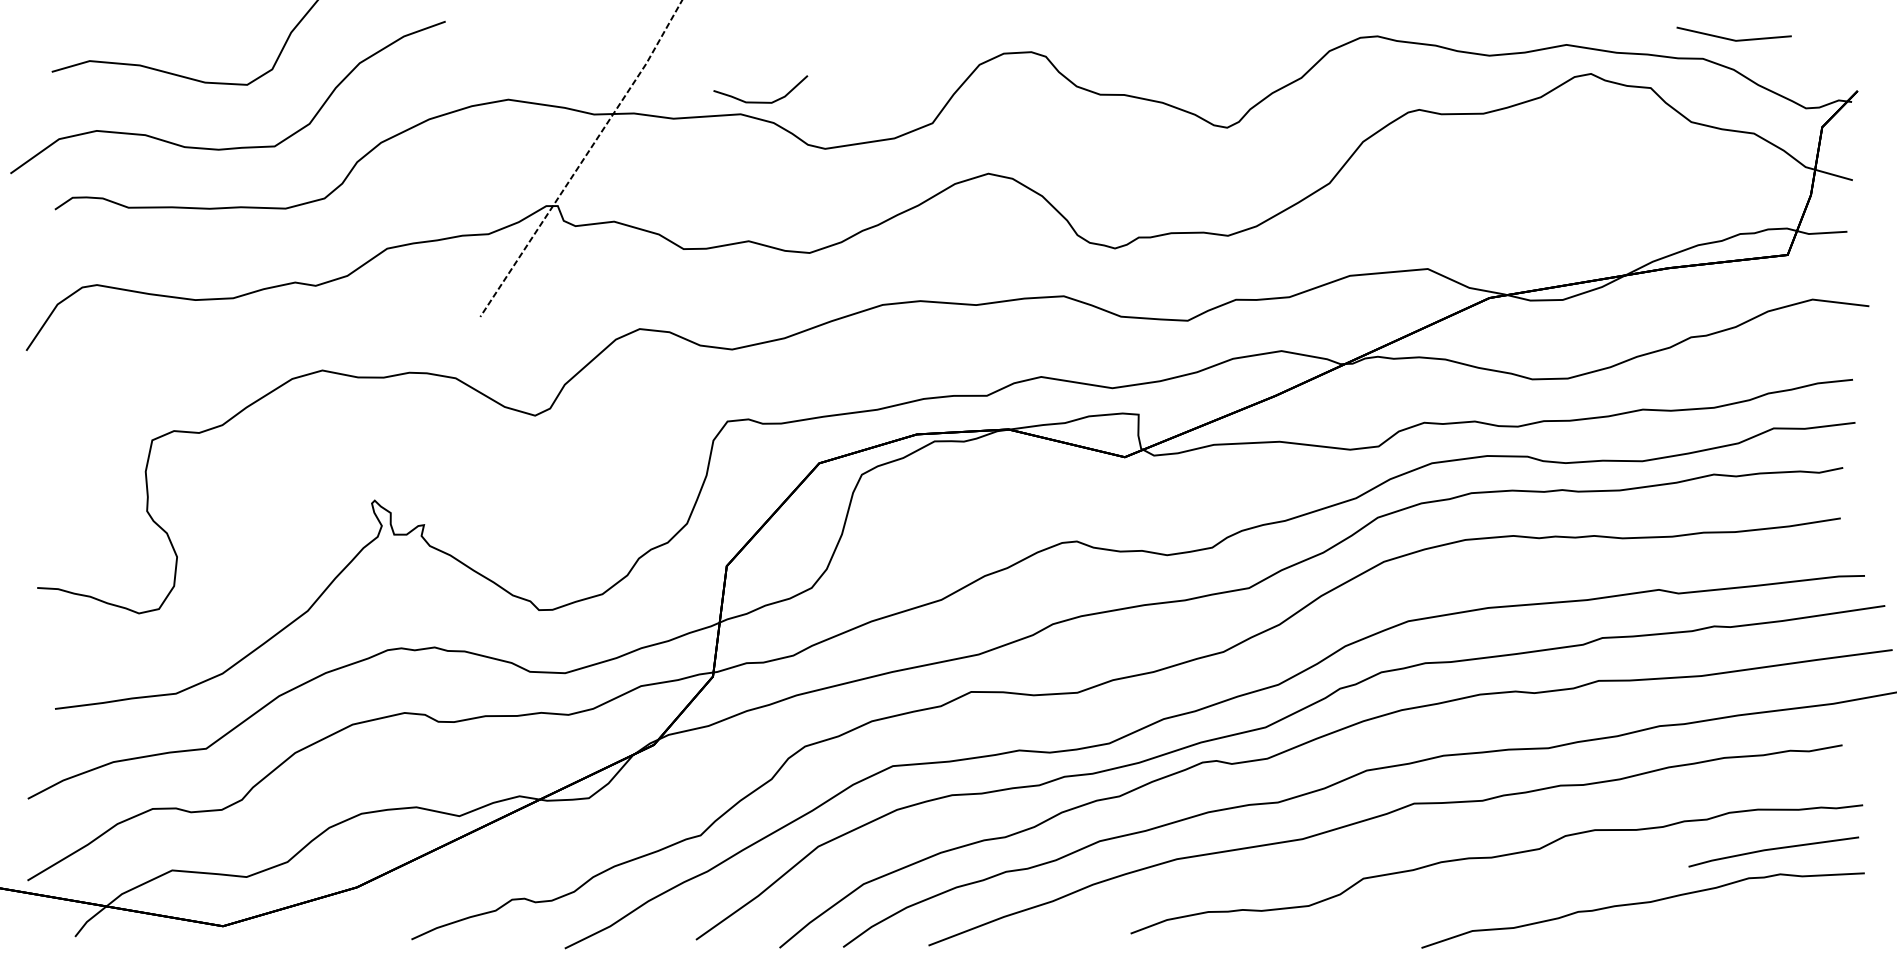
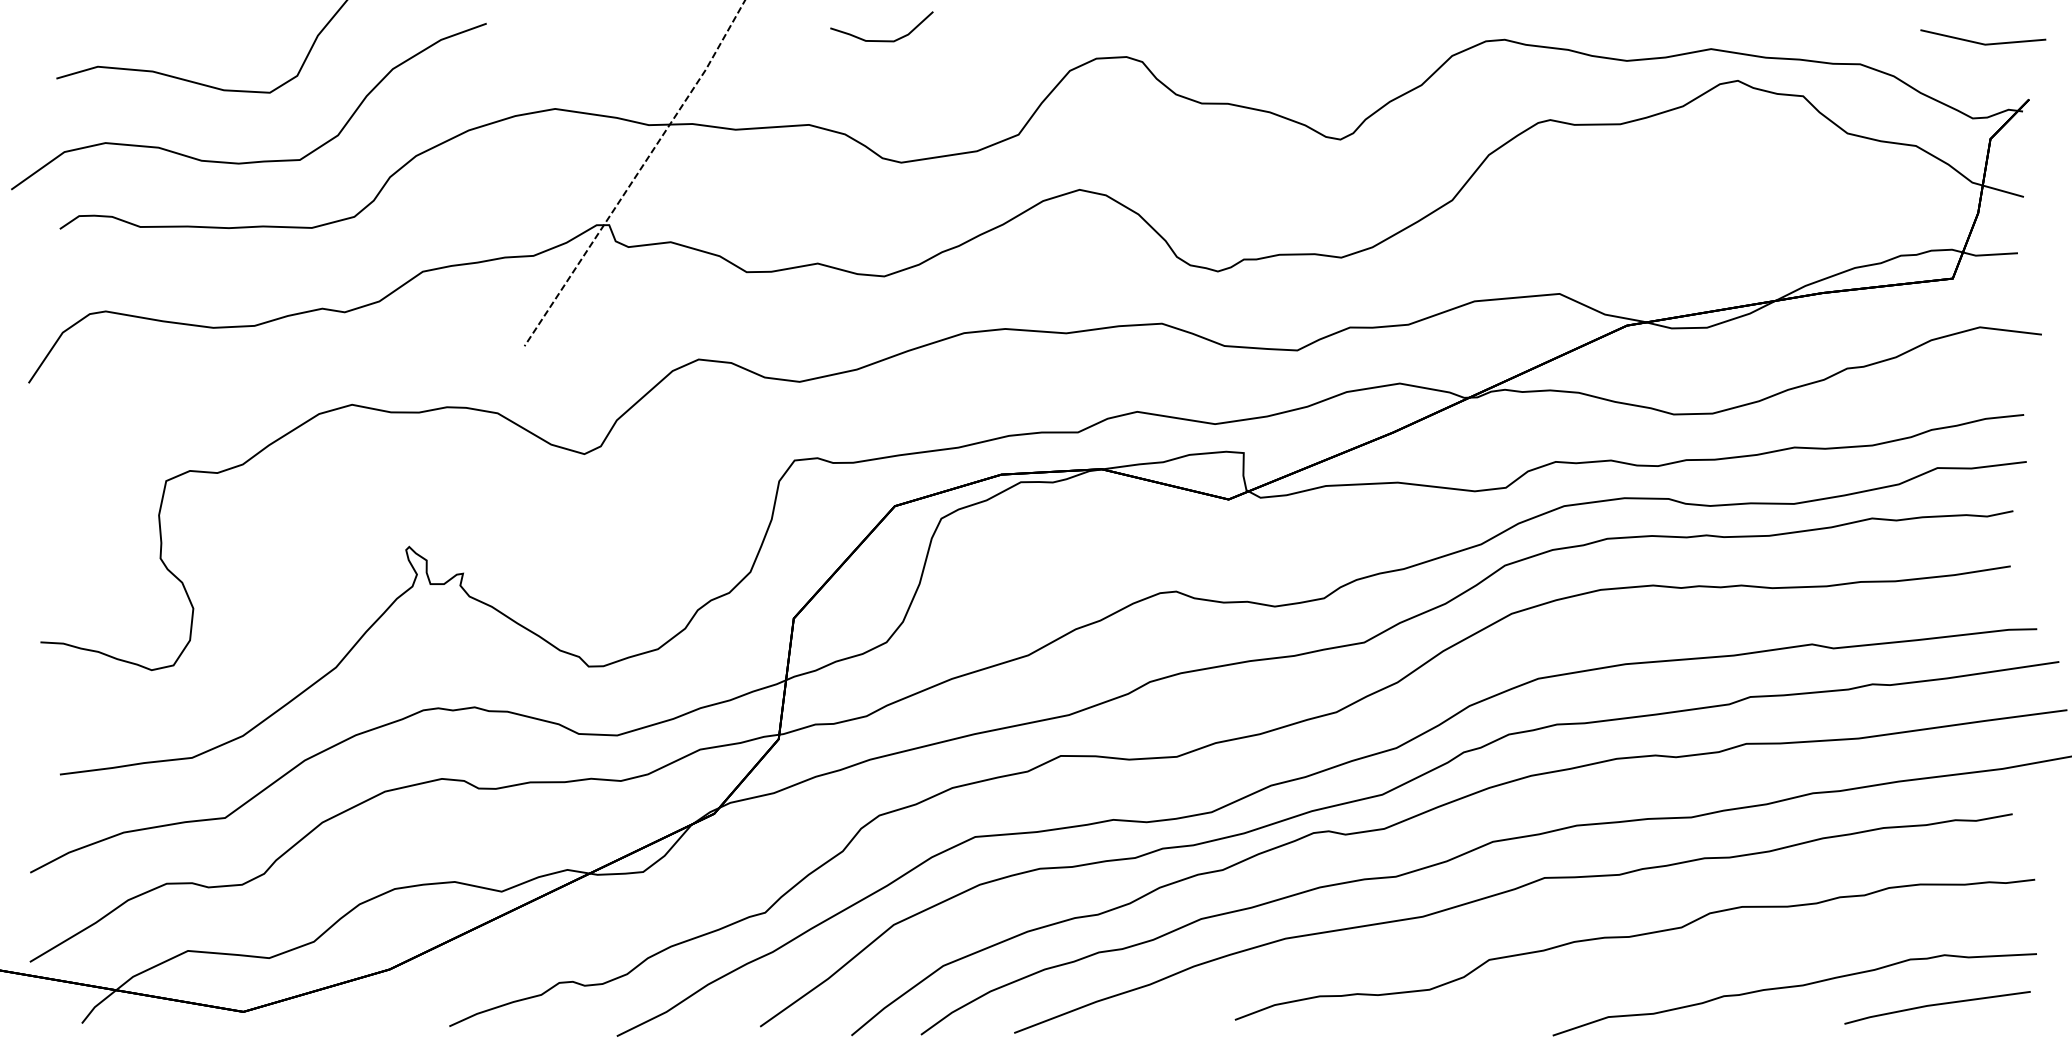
line: (1732, 38) -> (1981, 42), moved
curve: (760, 102) -> (881, 40), moved
line: (1773, 849) -> (1937, 1005), moved

